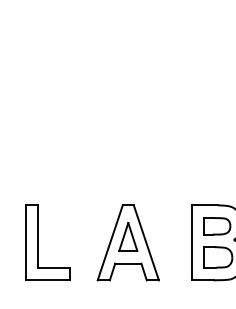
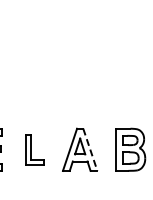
part: (47, 242) -> (34, 149), size x0.7
line: (146, 244) -> (90, 150), solid -> dashed

